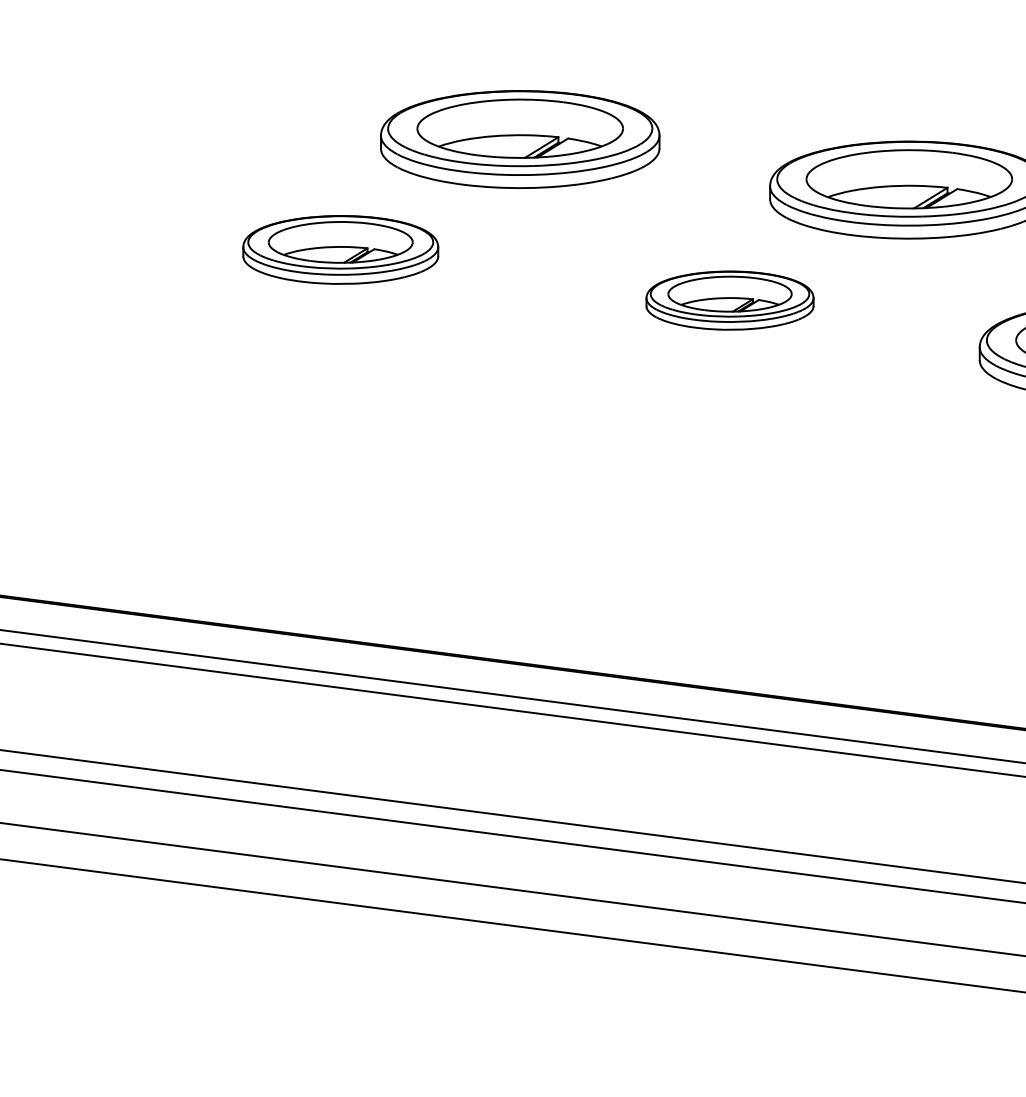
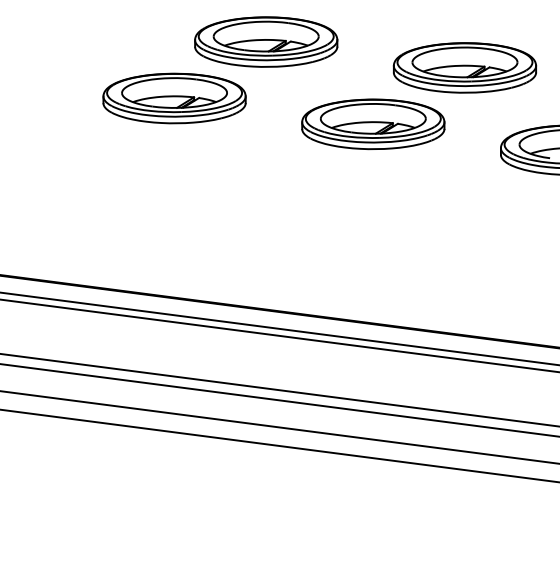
part: (340, 249) -> (174, 98), size x1.43
part: (730, 300) -> (373, 124), size x1.67

